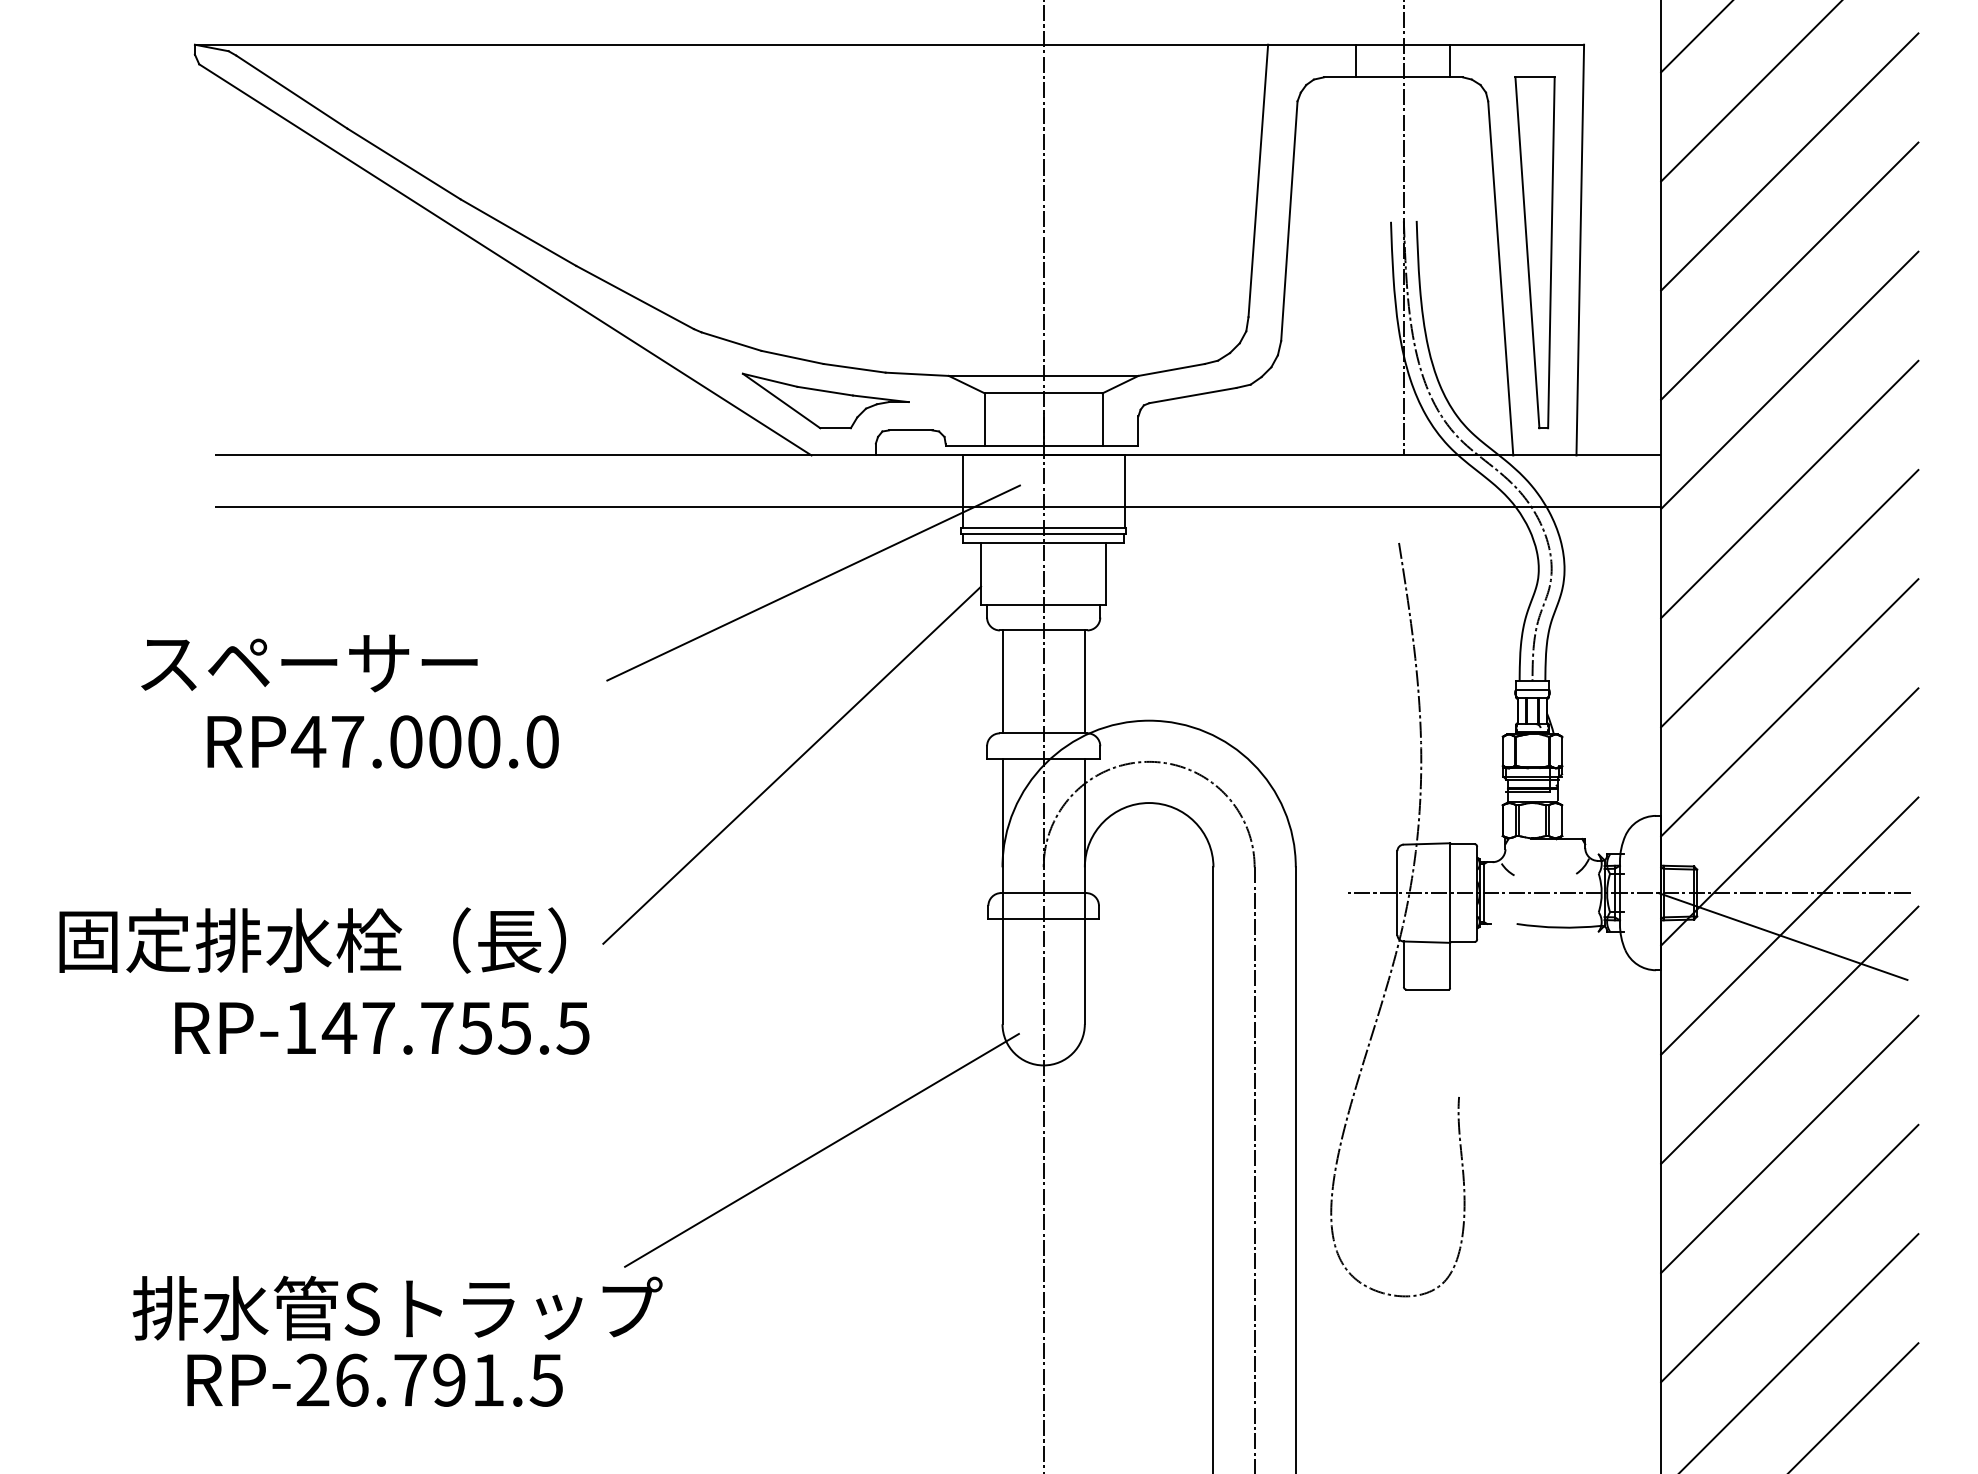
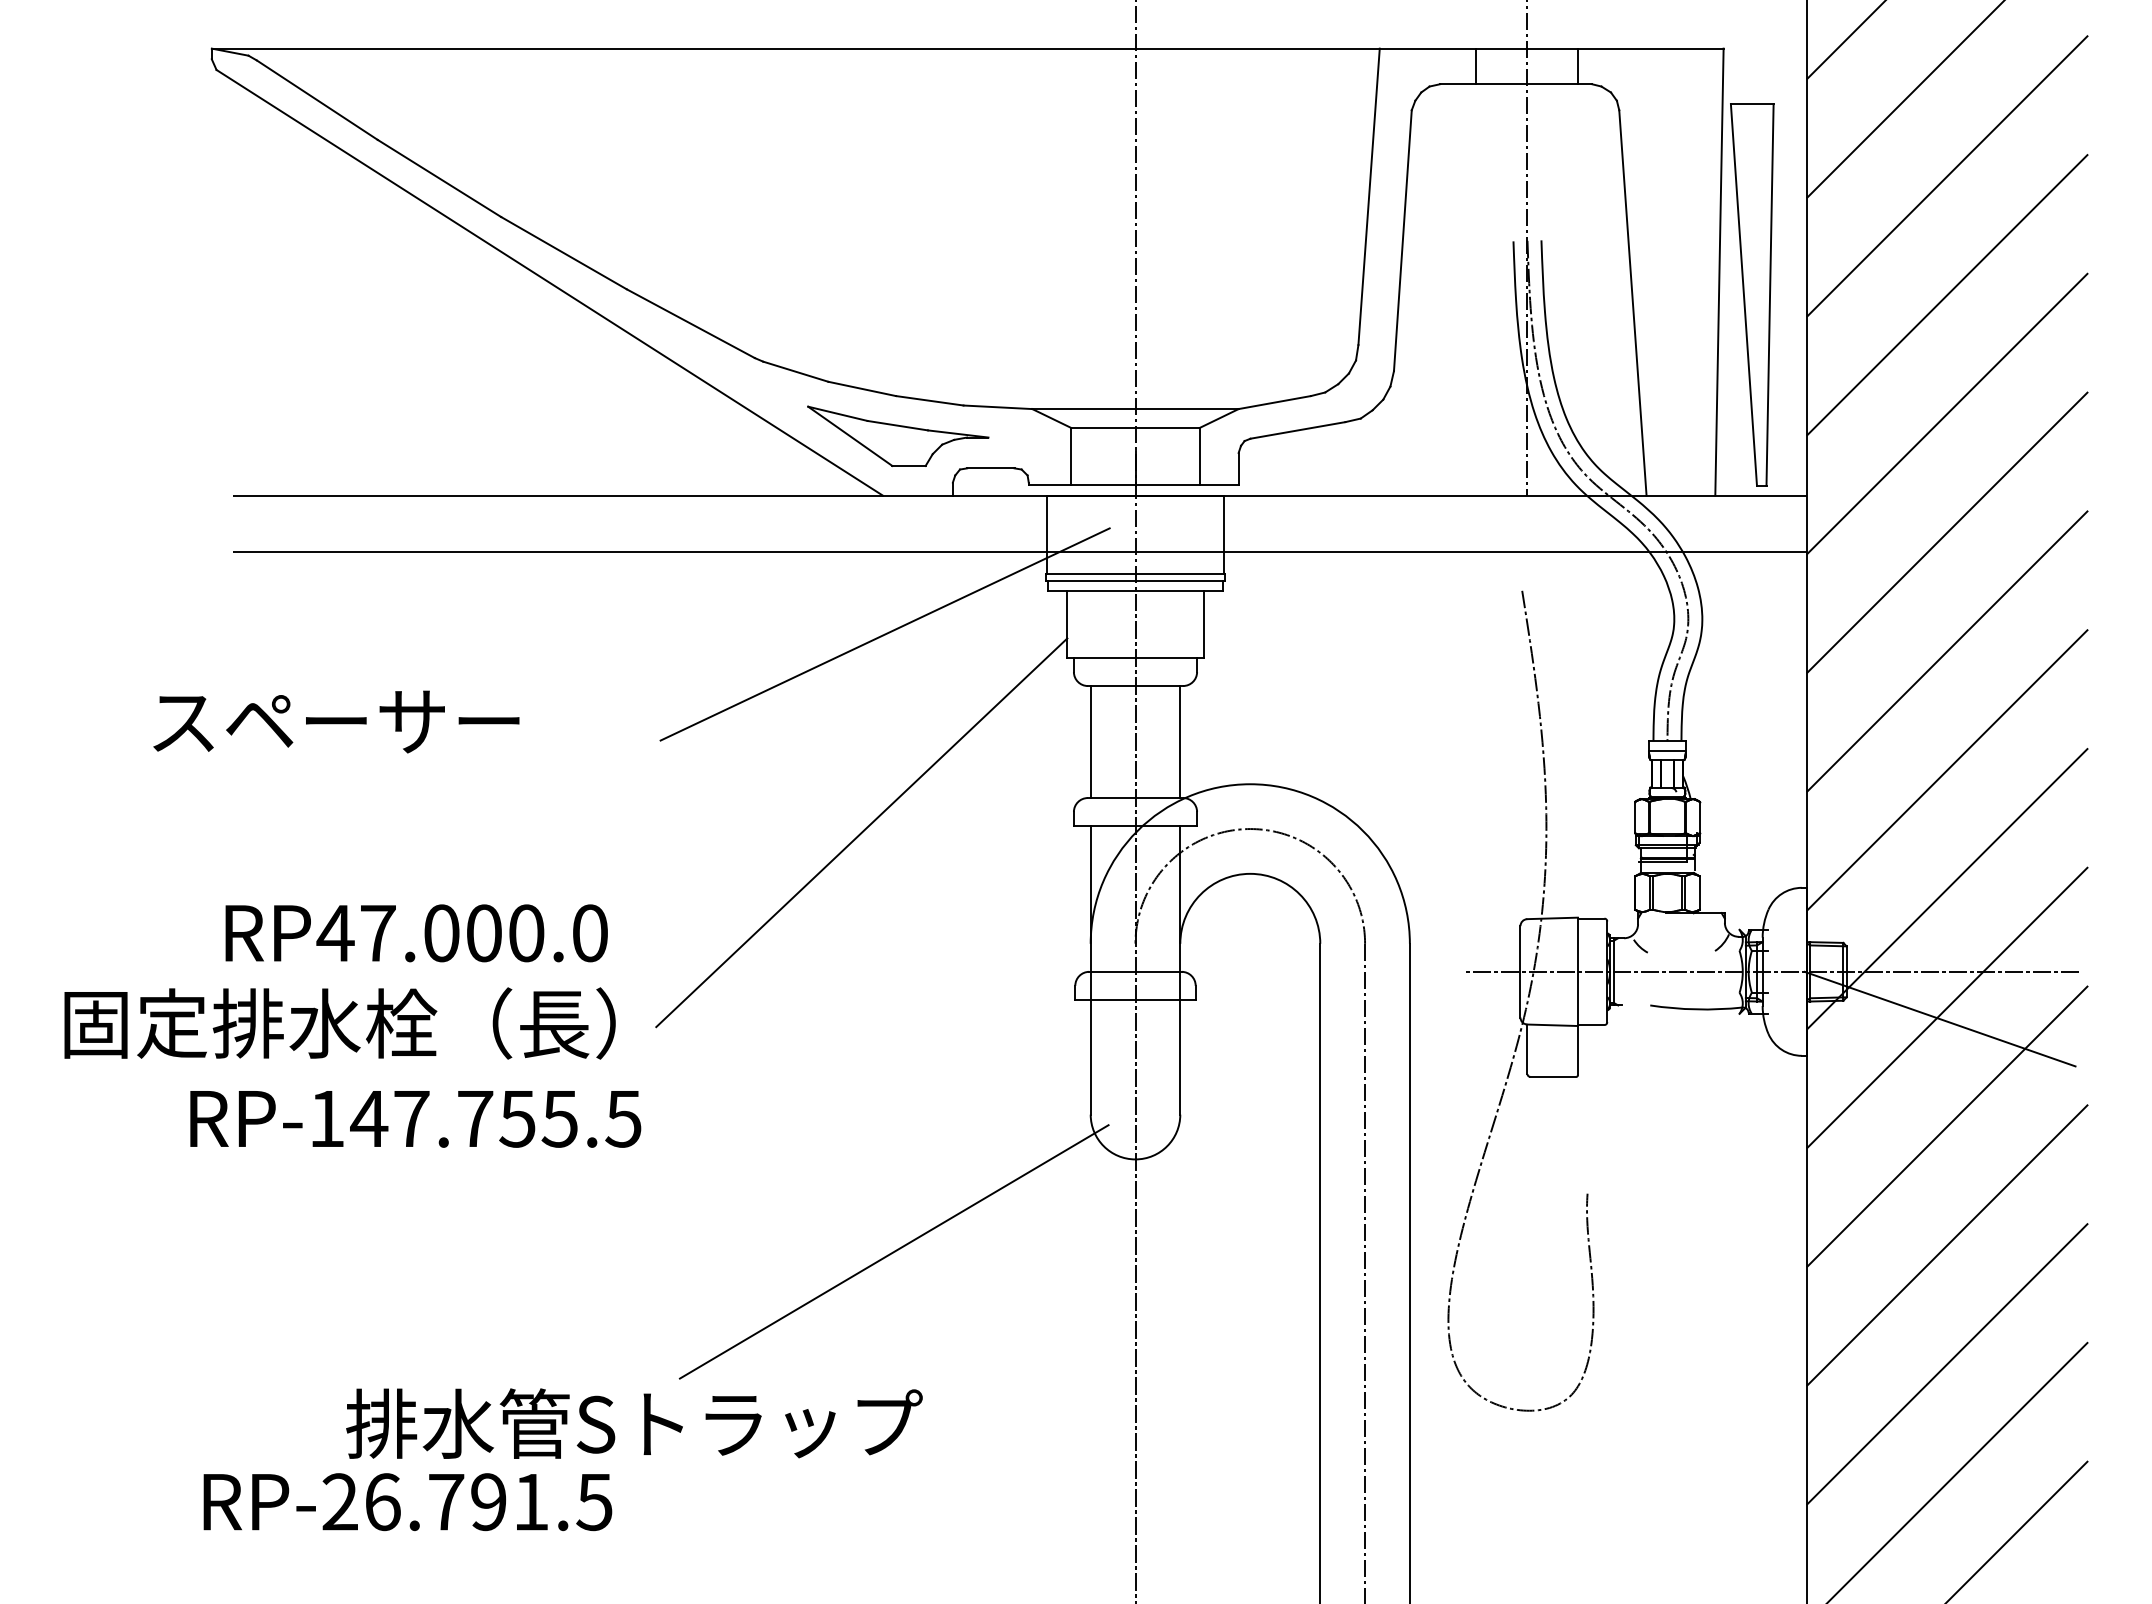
part: (1535, 252) -> (1752, 294), moved
text: (382, 742) -> (416, 933), moved
text: (397, 1308) -> (634, 1423), moved

